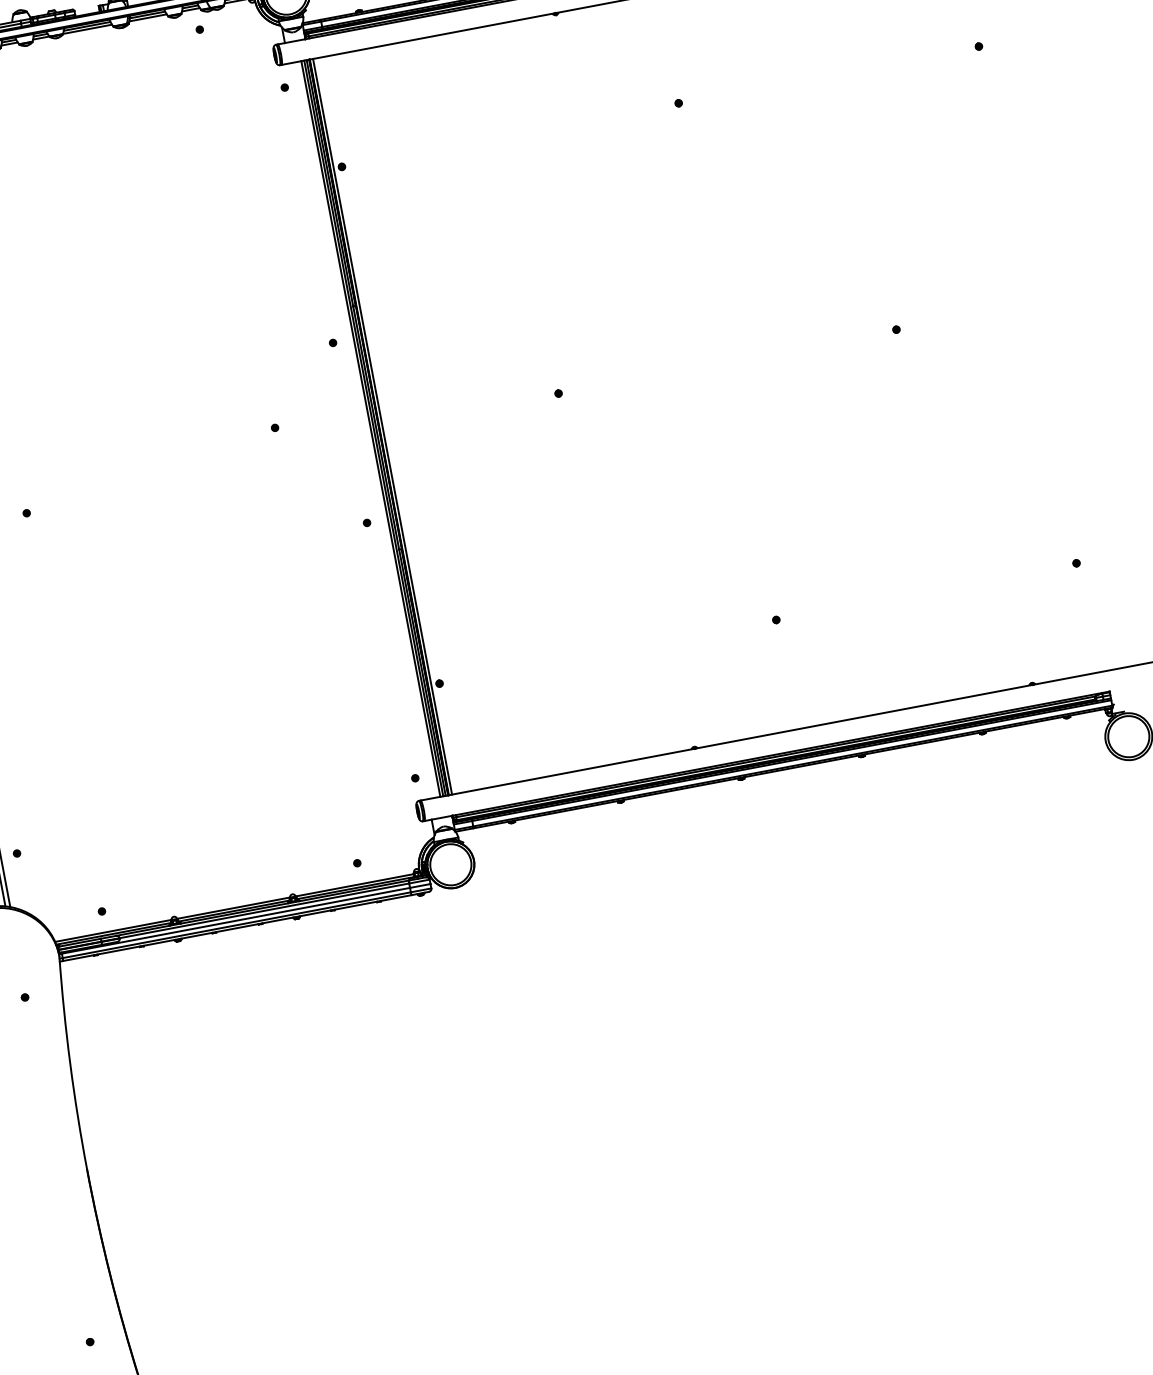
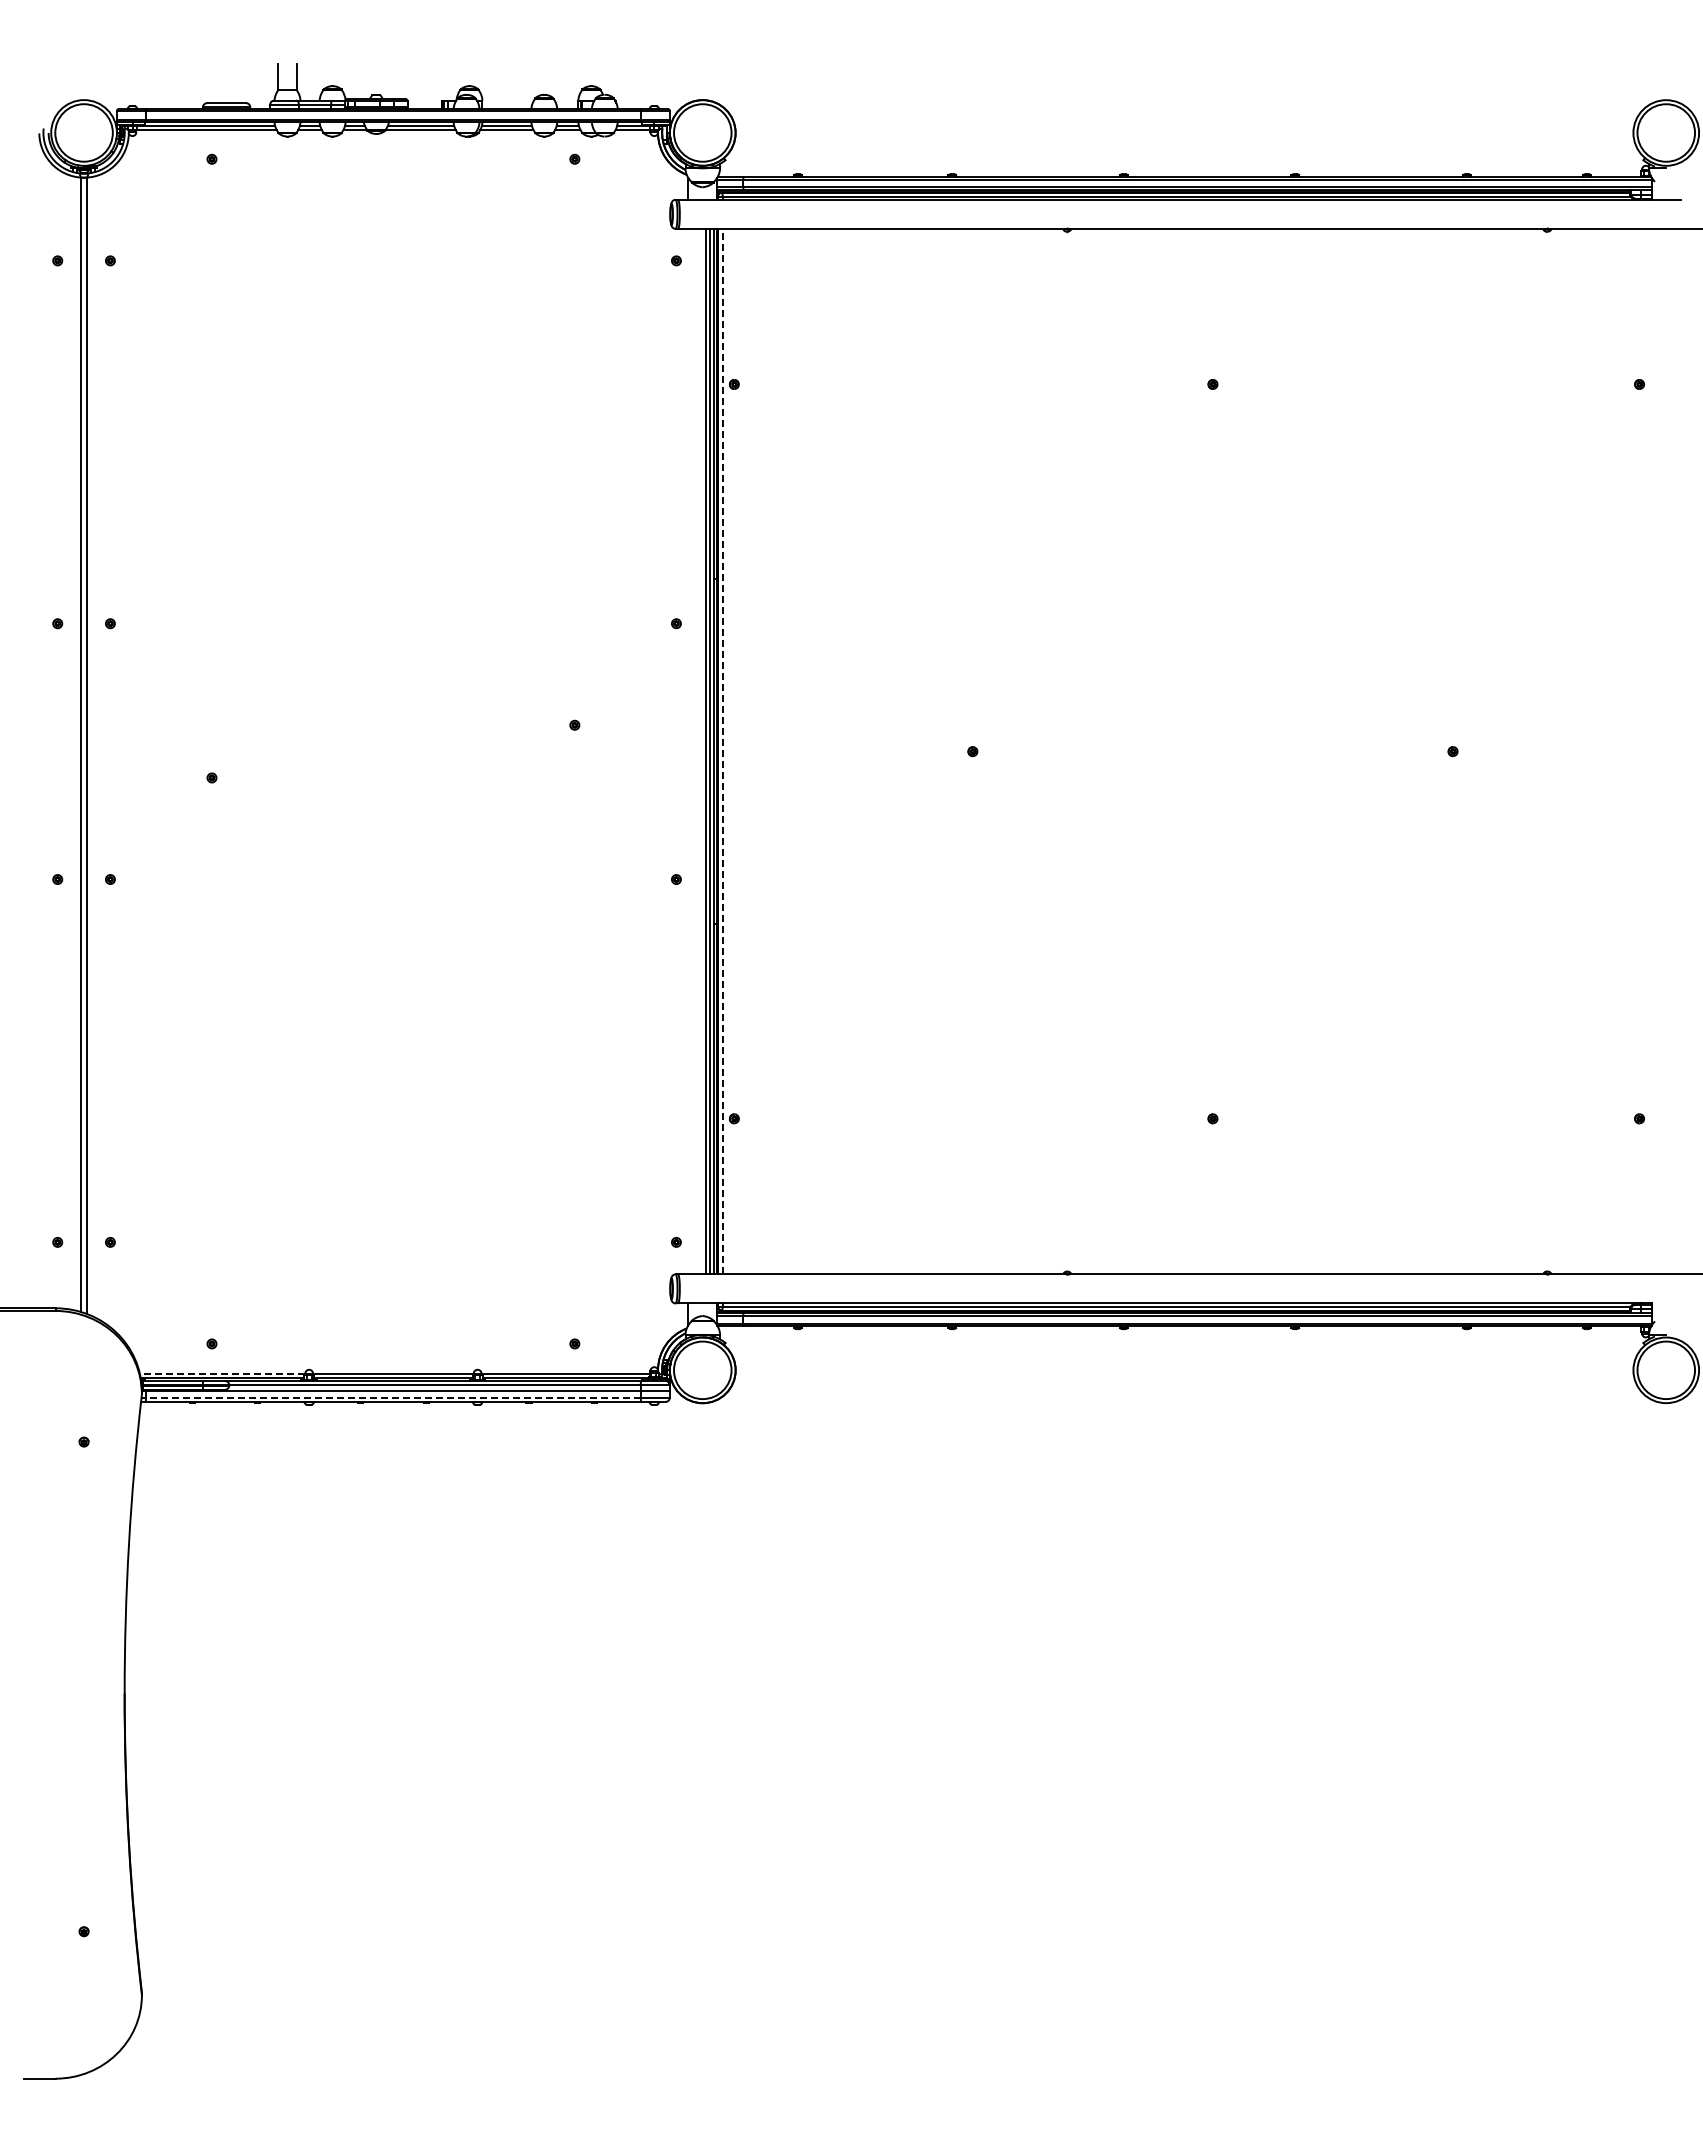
line: (382, 426) -> (722, 751), solid -> dashed
line: (236, 925) -> (392, 1397), solid -> dashed
line: (113, 930) -> (222, 1373), solid -> dashed

